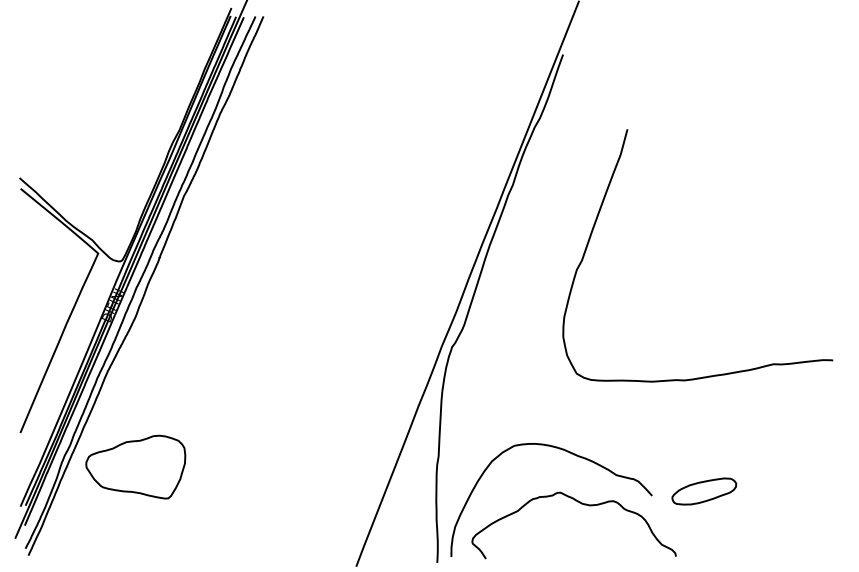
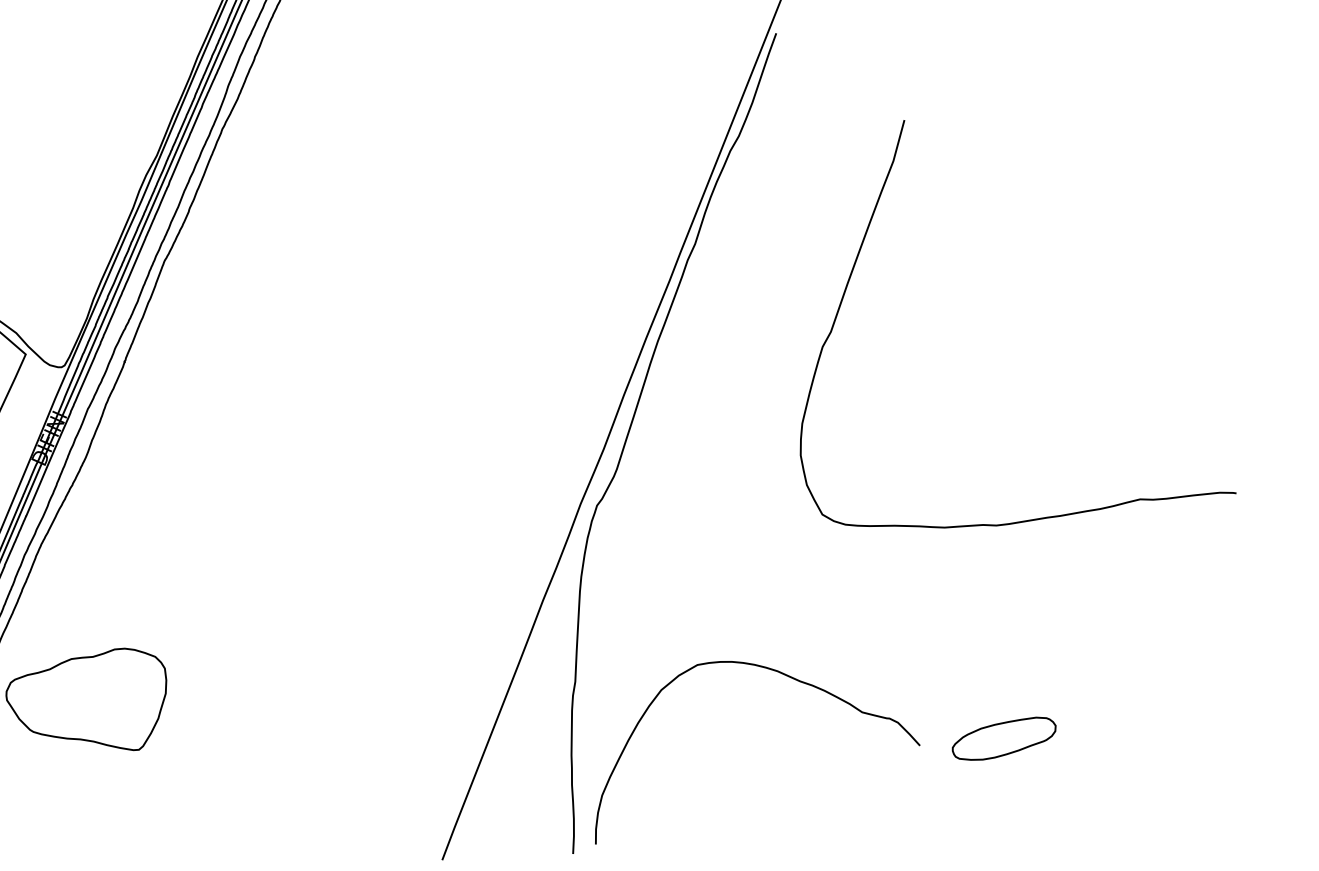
curve: (598, 217) -> (857, 262), moved
curve: (581, 504) -> (805, 759), removed

